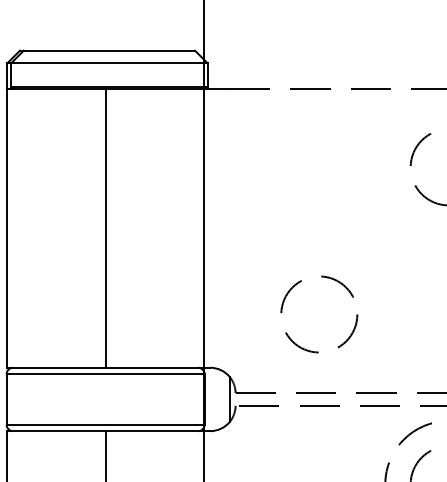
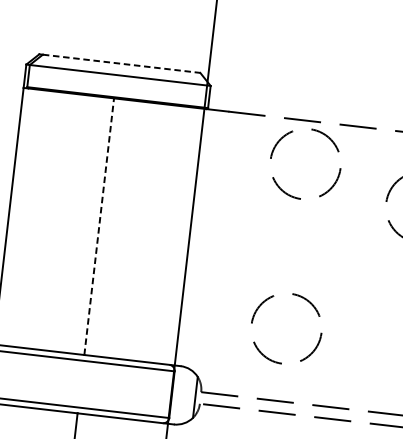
line: (109, 50) -> (121, 63), solid -> dashed
circle: (319, 135) -> (305, 164), added
line: (105, 228) -> (99, 226), solid -> dashed

